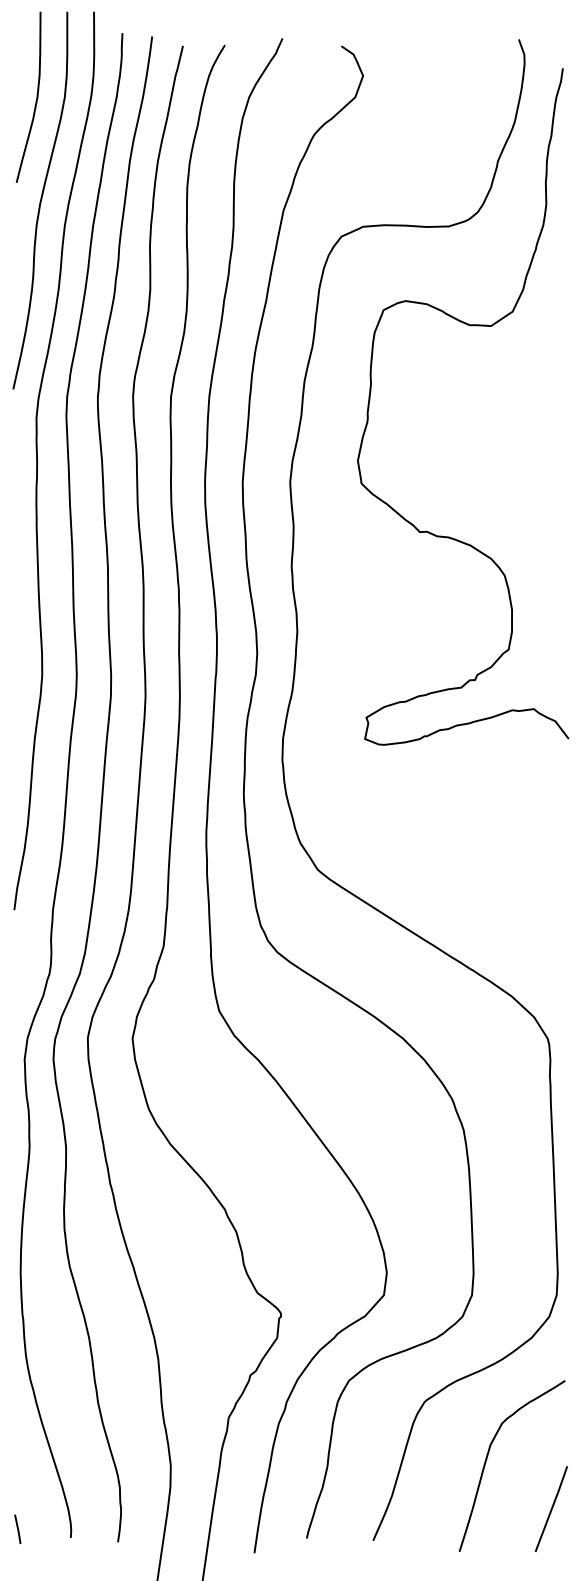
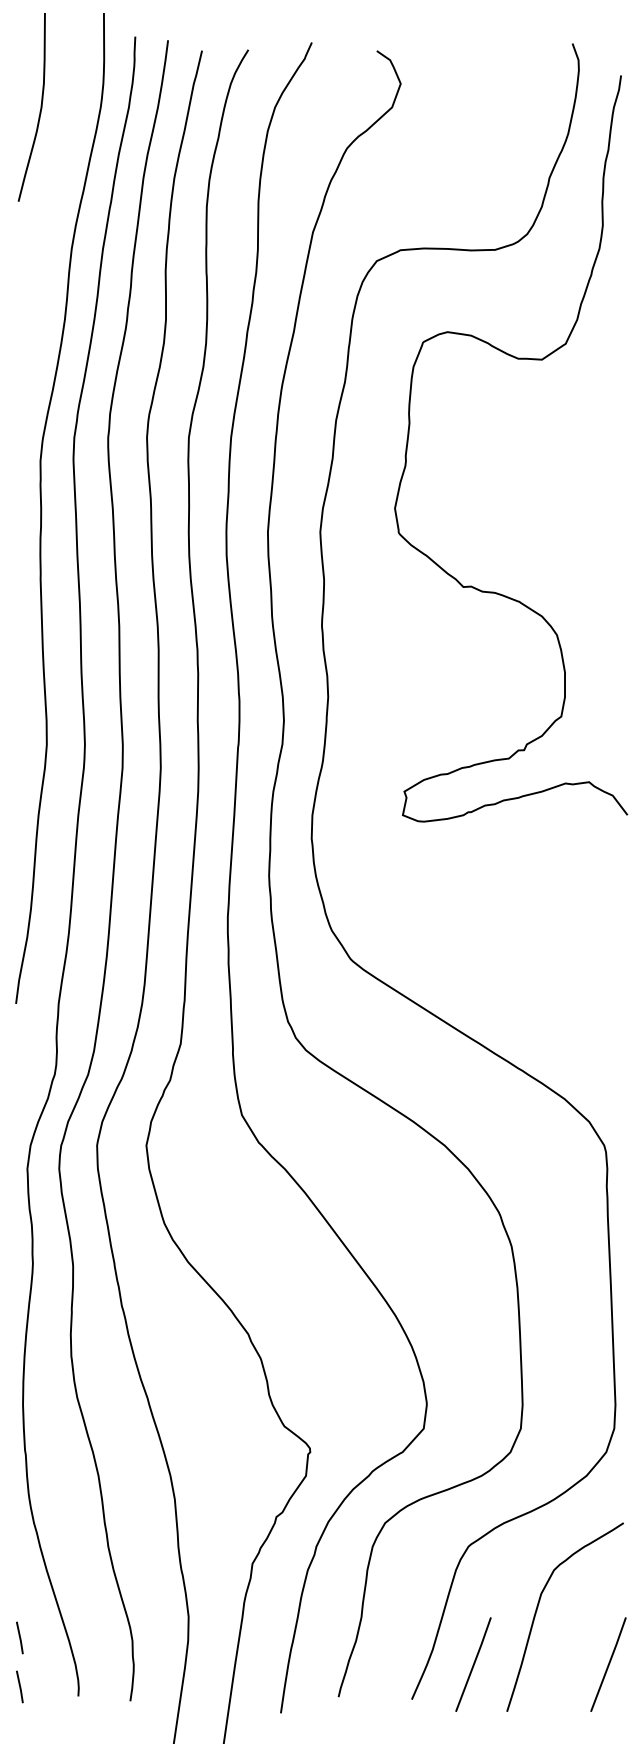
curve: (40, 200) -> (44, 221), removed
line: (17, 1484) -> (19, 1637), added
line: (429, 1508) -> (473, 1664), added

